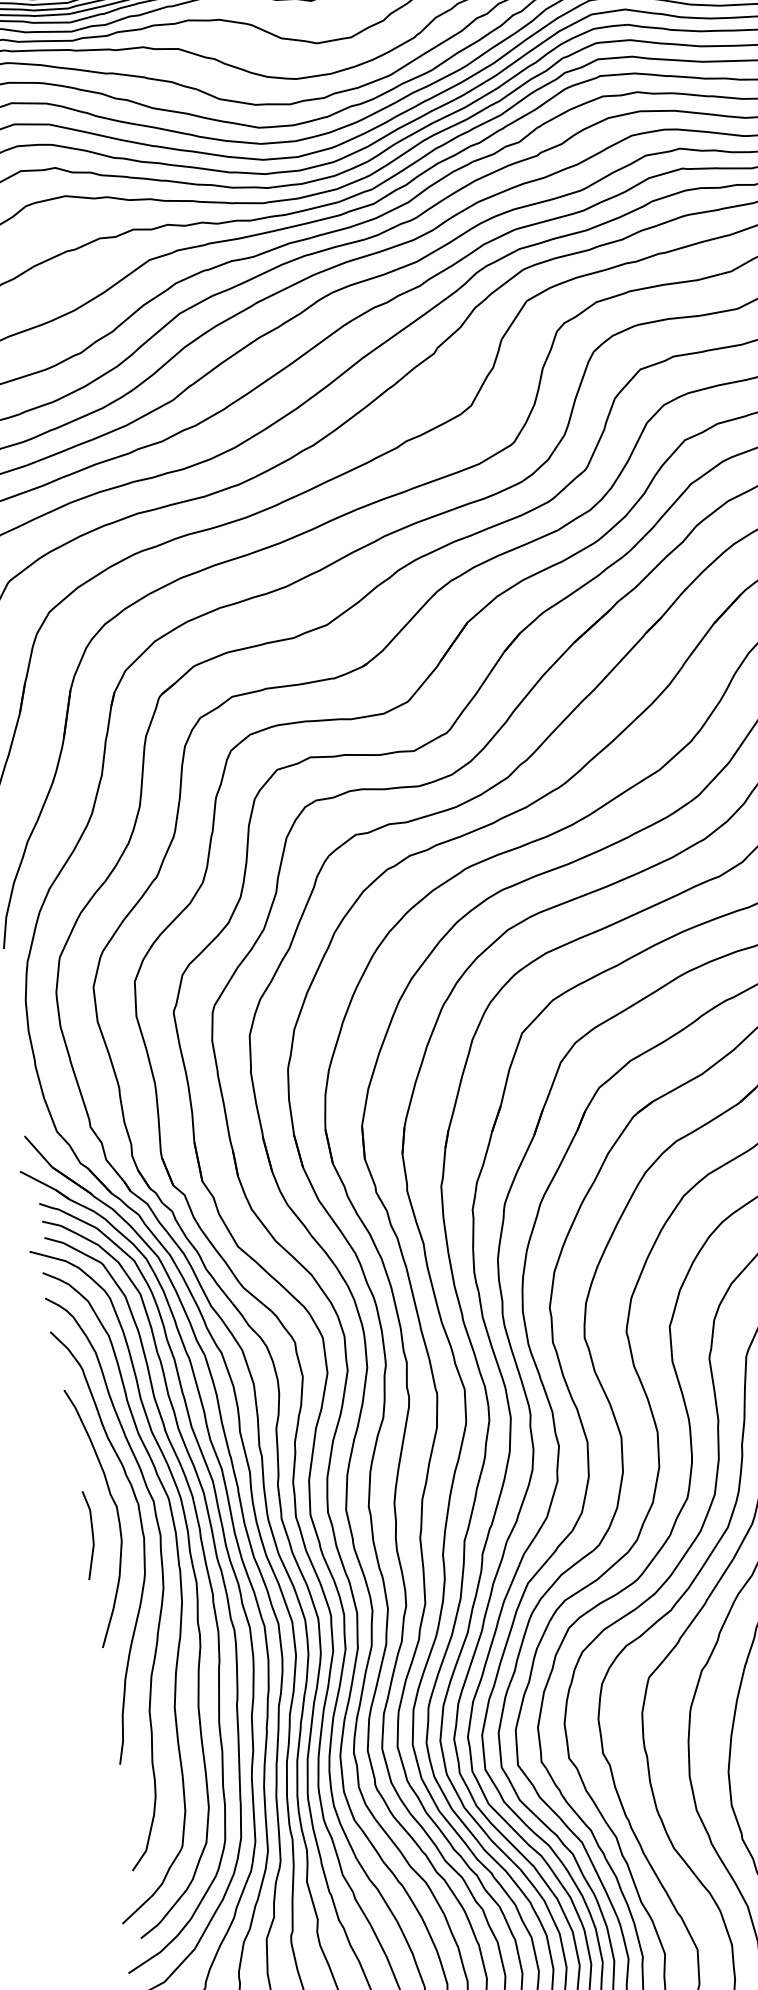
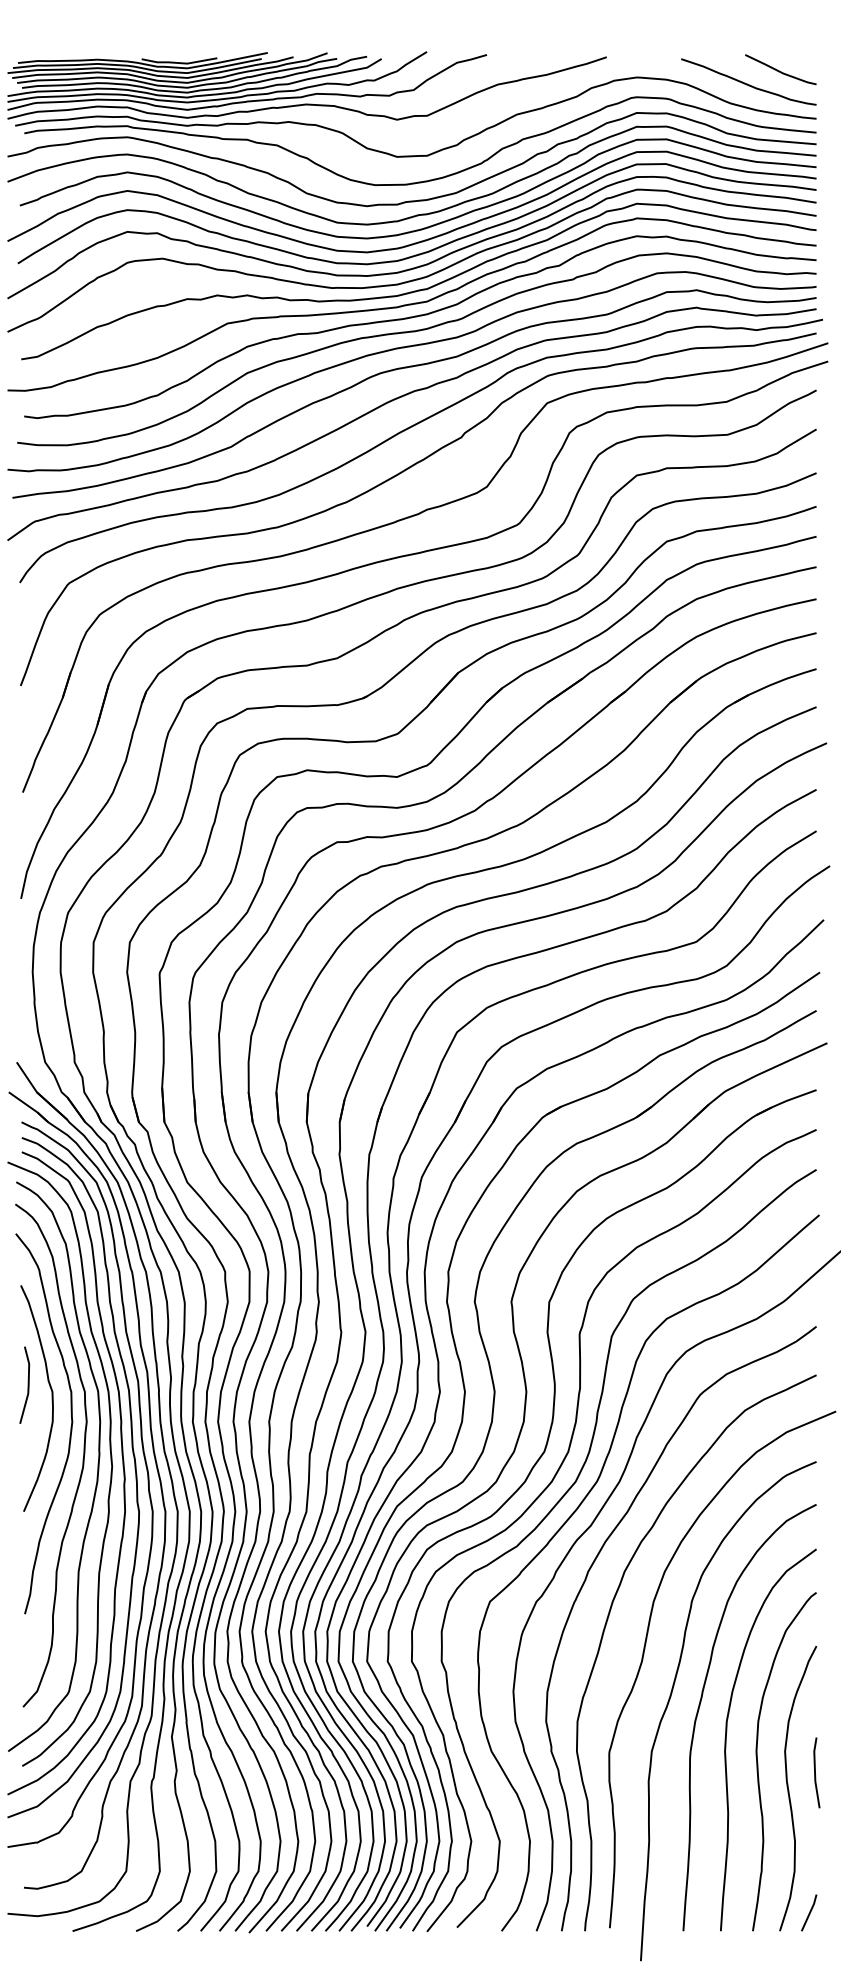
line: (91, 1534) -> (27, 1384), moved

